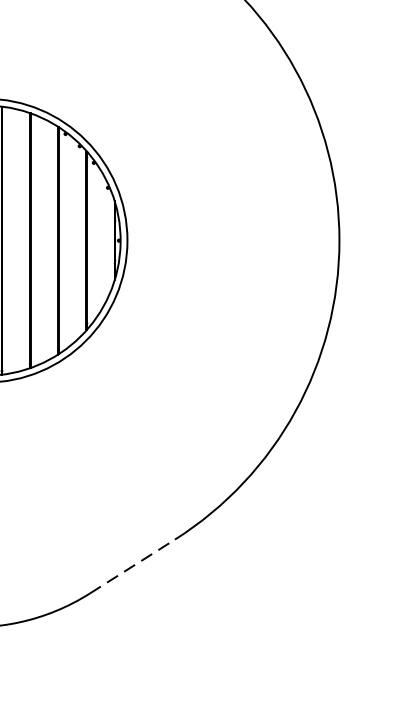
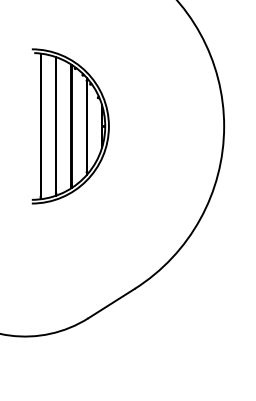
line: (133, 566) -> (112, 303), dashed -> solid

